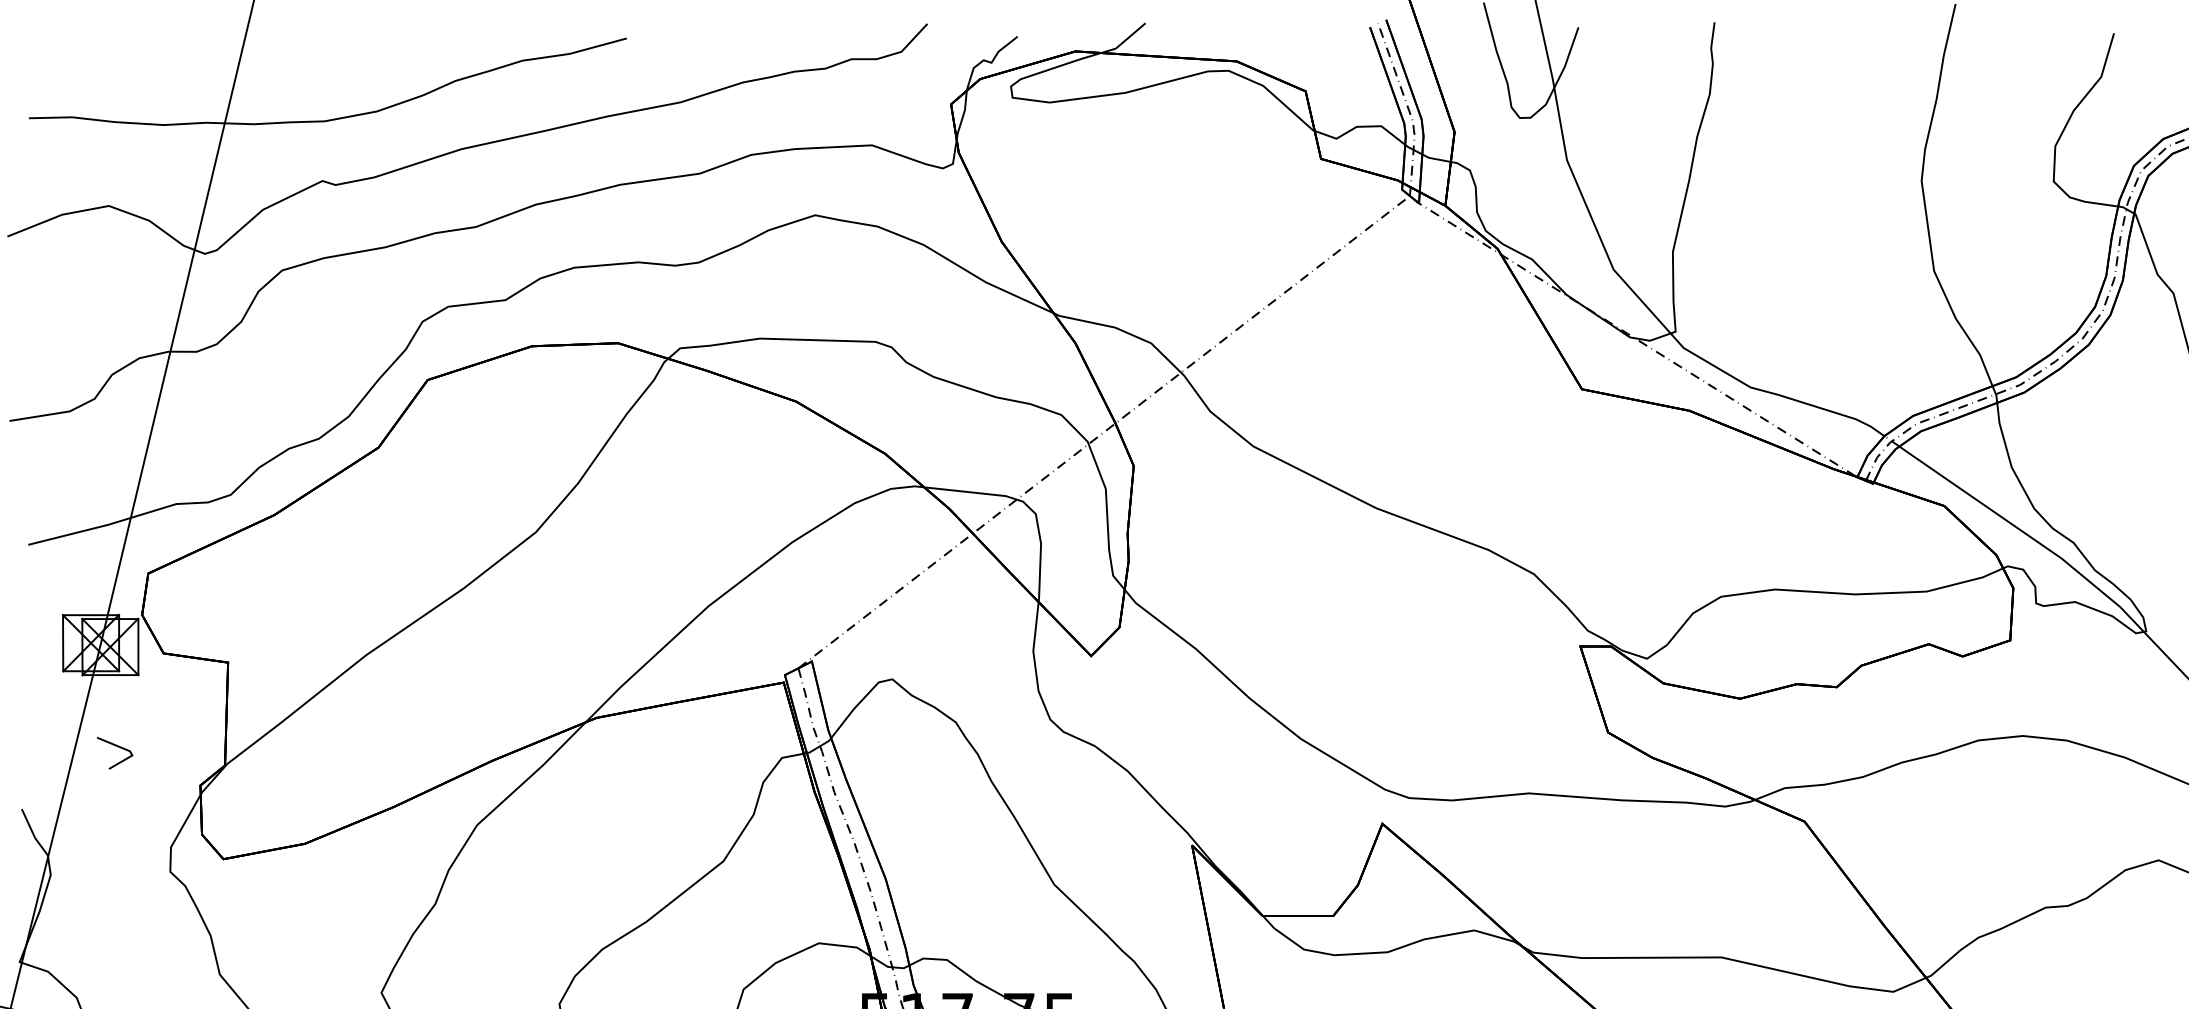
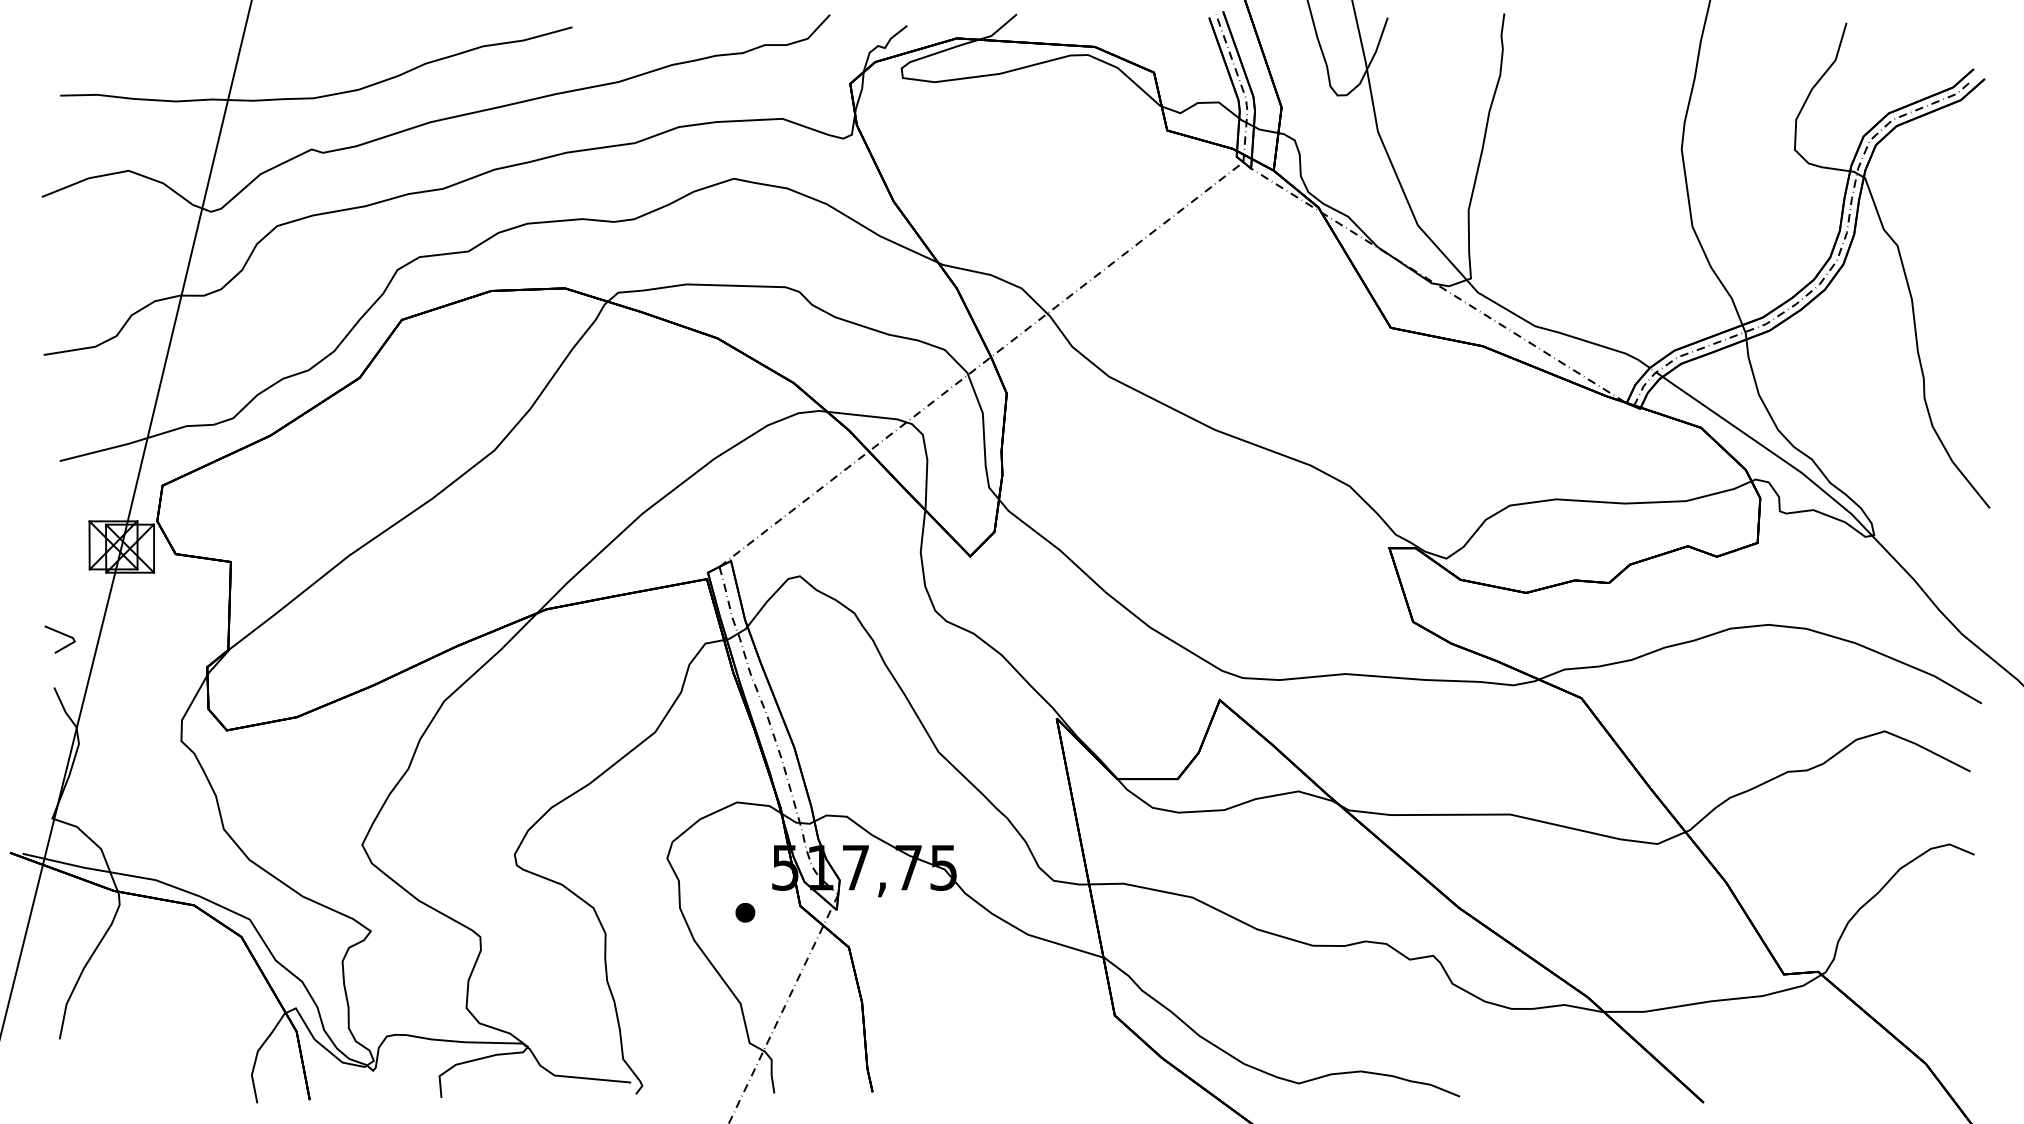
line: (116, 747) -> (61, 634), moved

